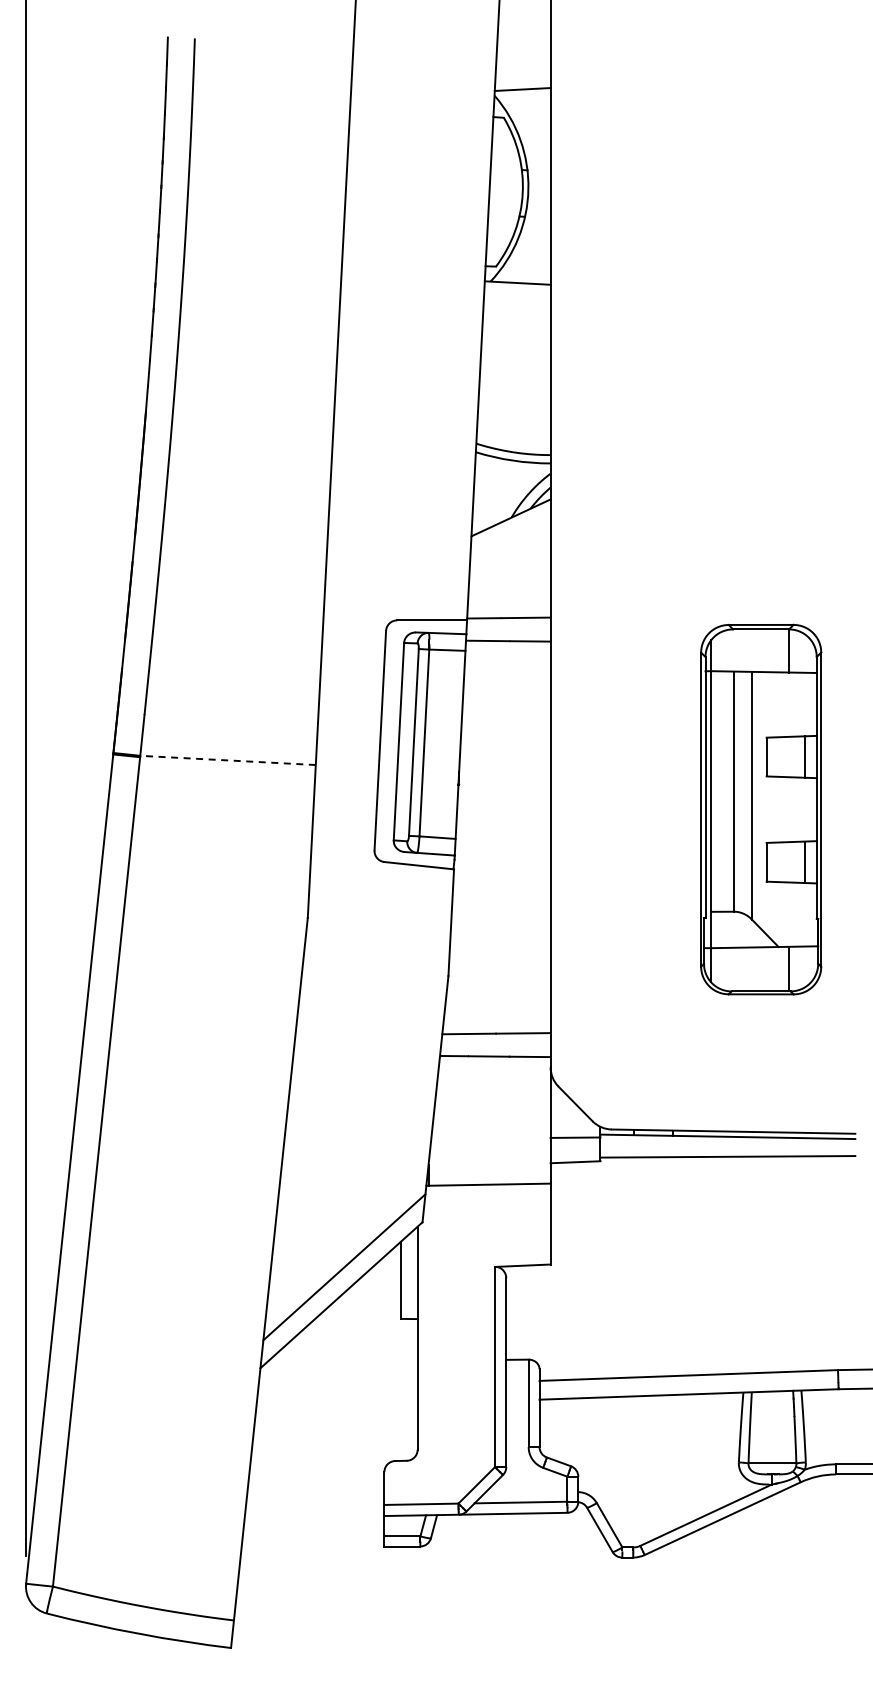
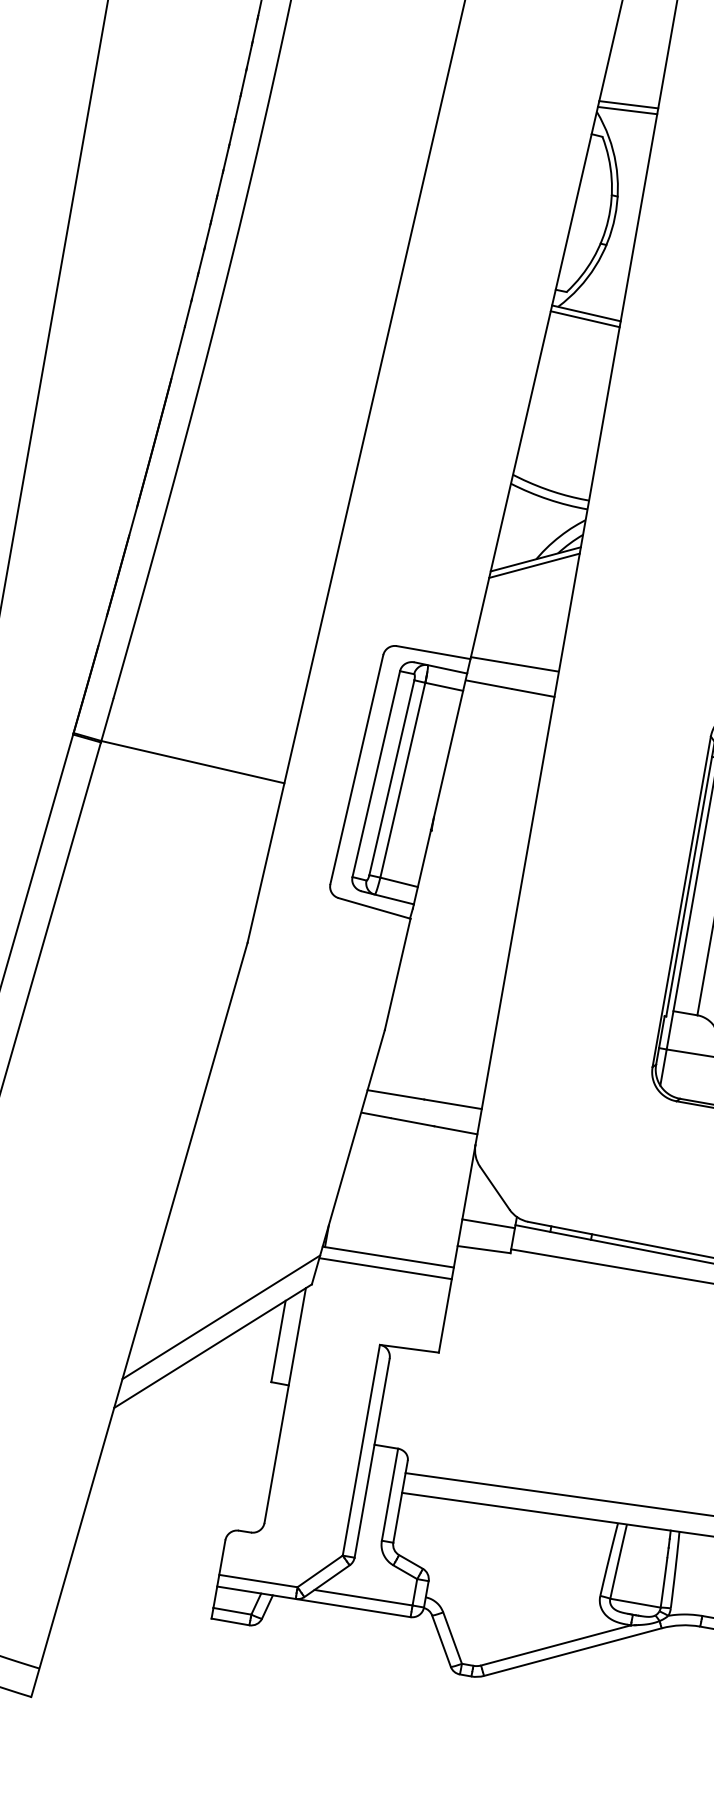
line: (522, 83) -> (628, 104), added
line: (517, 288) -> (585, 319), added
line: (510, 523) -> (534, 565), added
line: (228, 760) -> (193, 762), dashed -> solid
line: (487, 1195) -> (385, 1268), added

